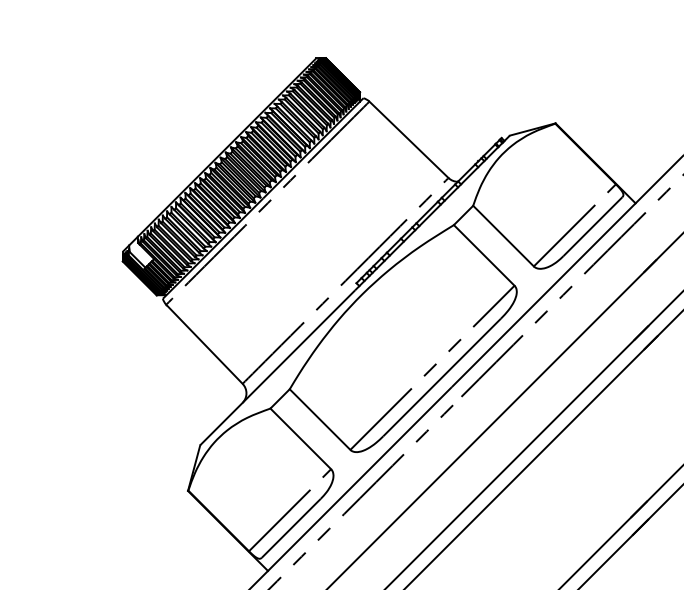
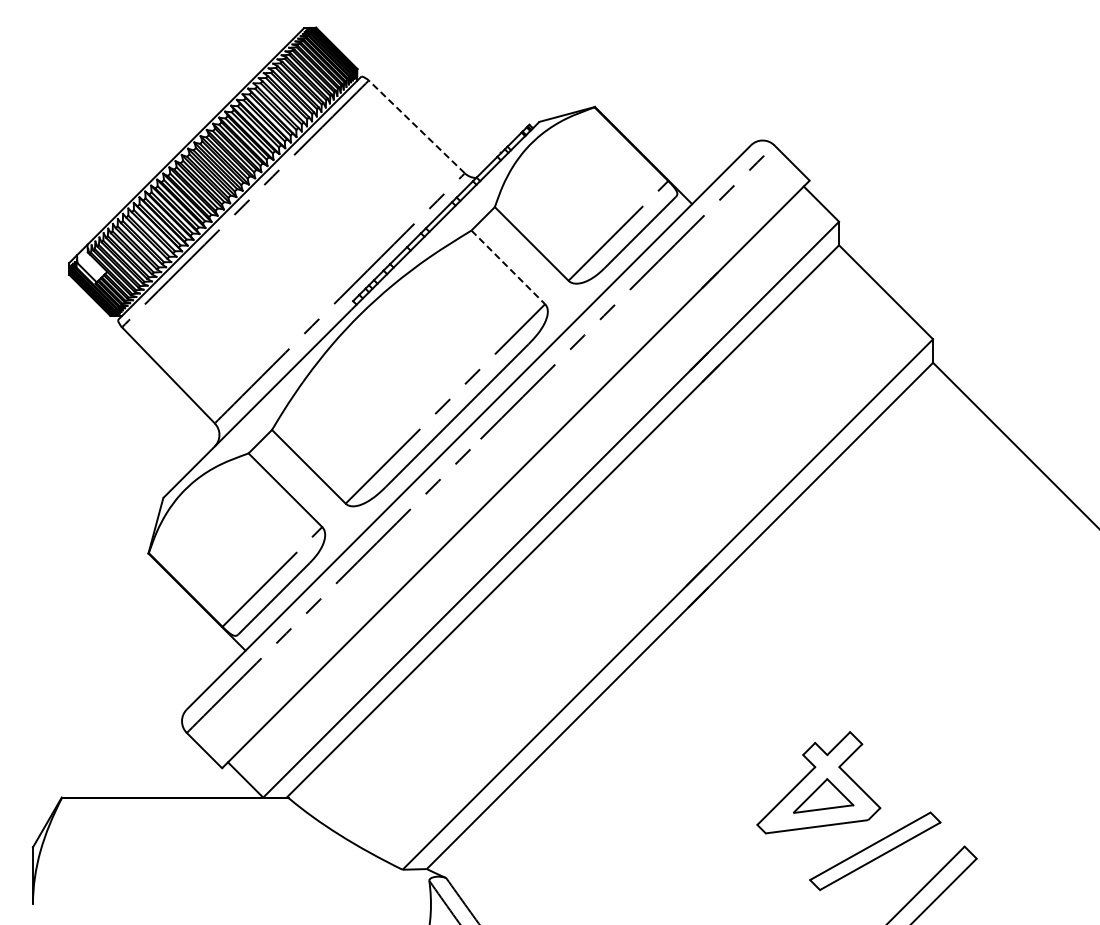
line: (408, 139) -> (416, 126), solid -> dashed
line: (484, 255) -> (508, 267), solid -> dashed

